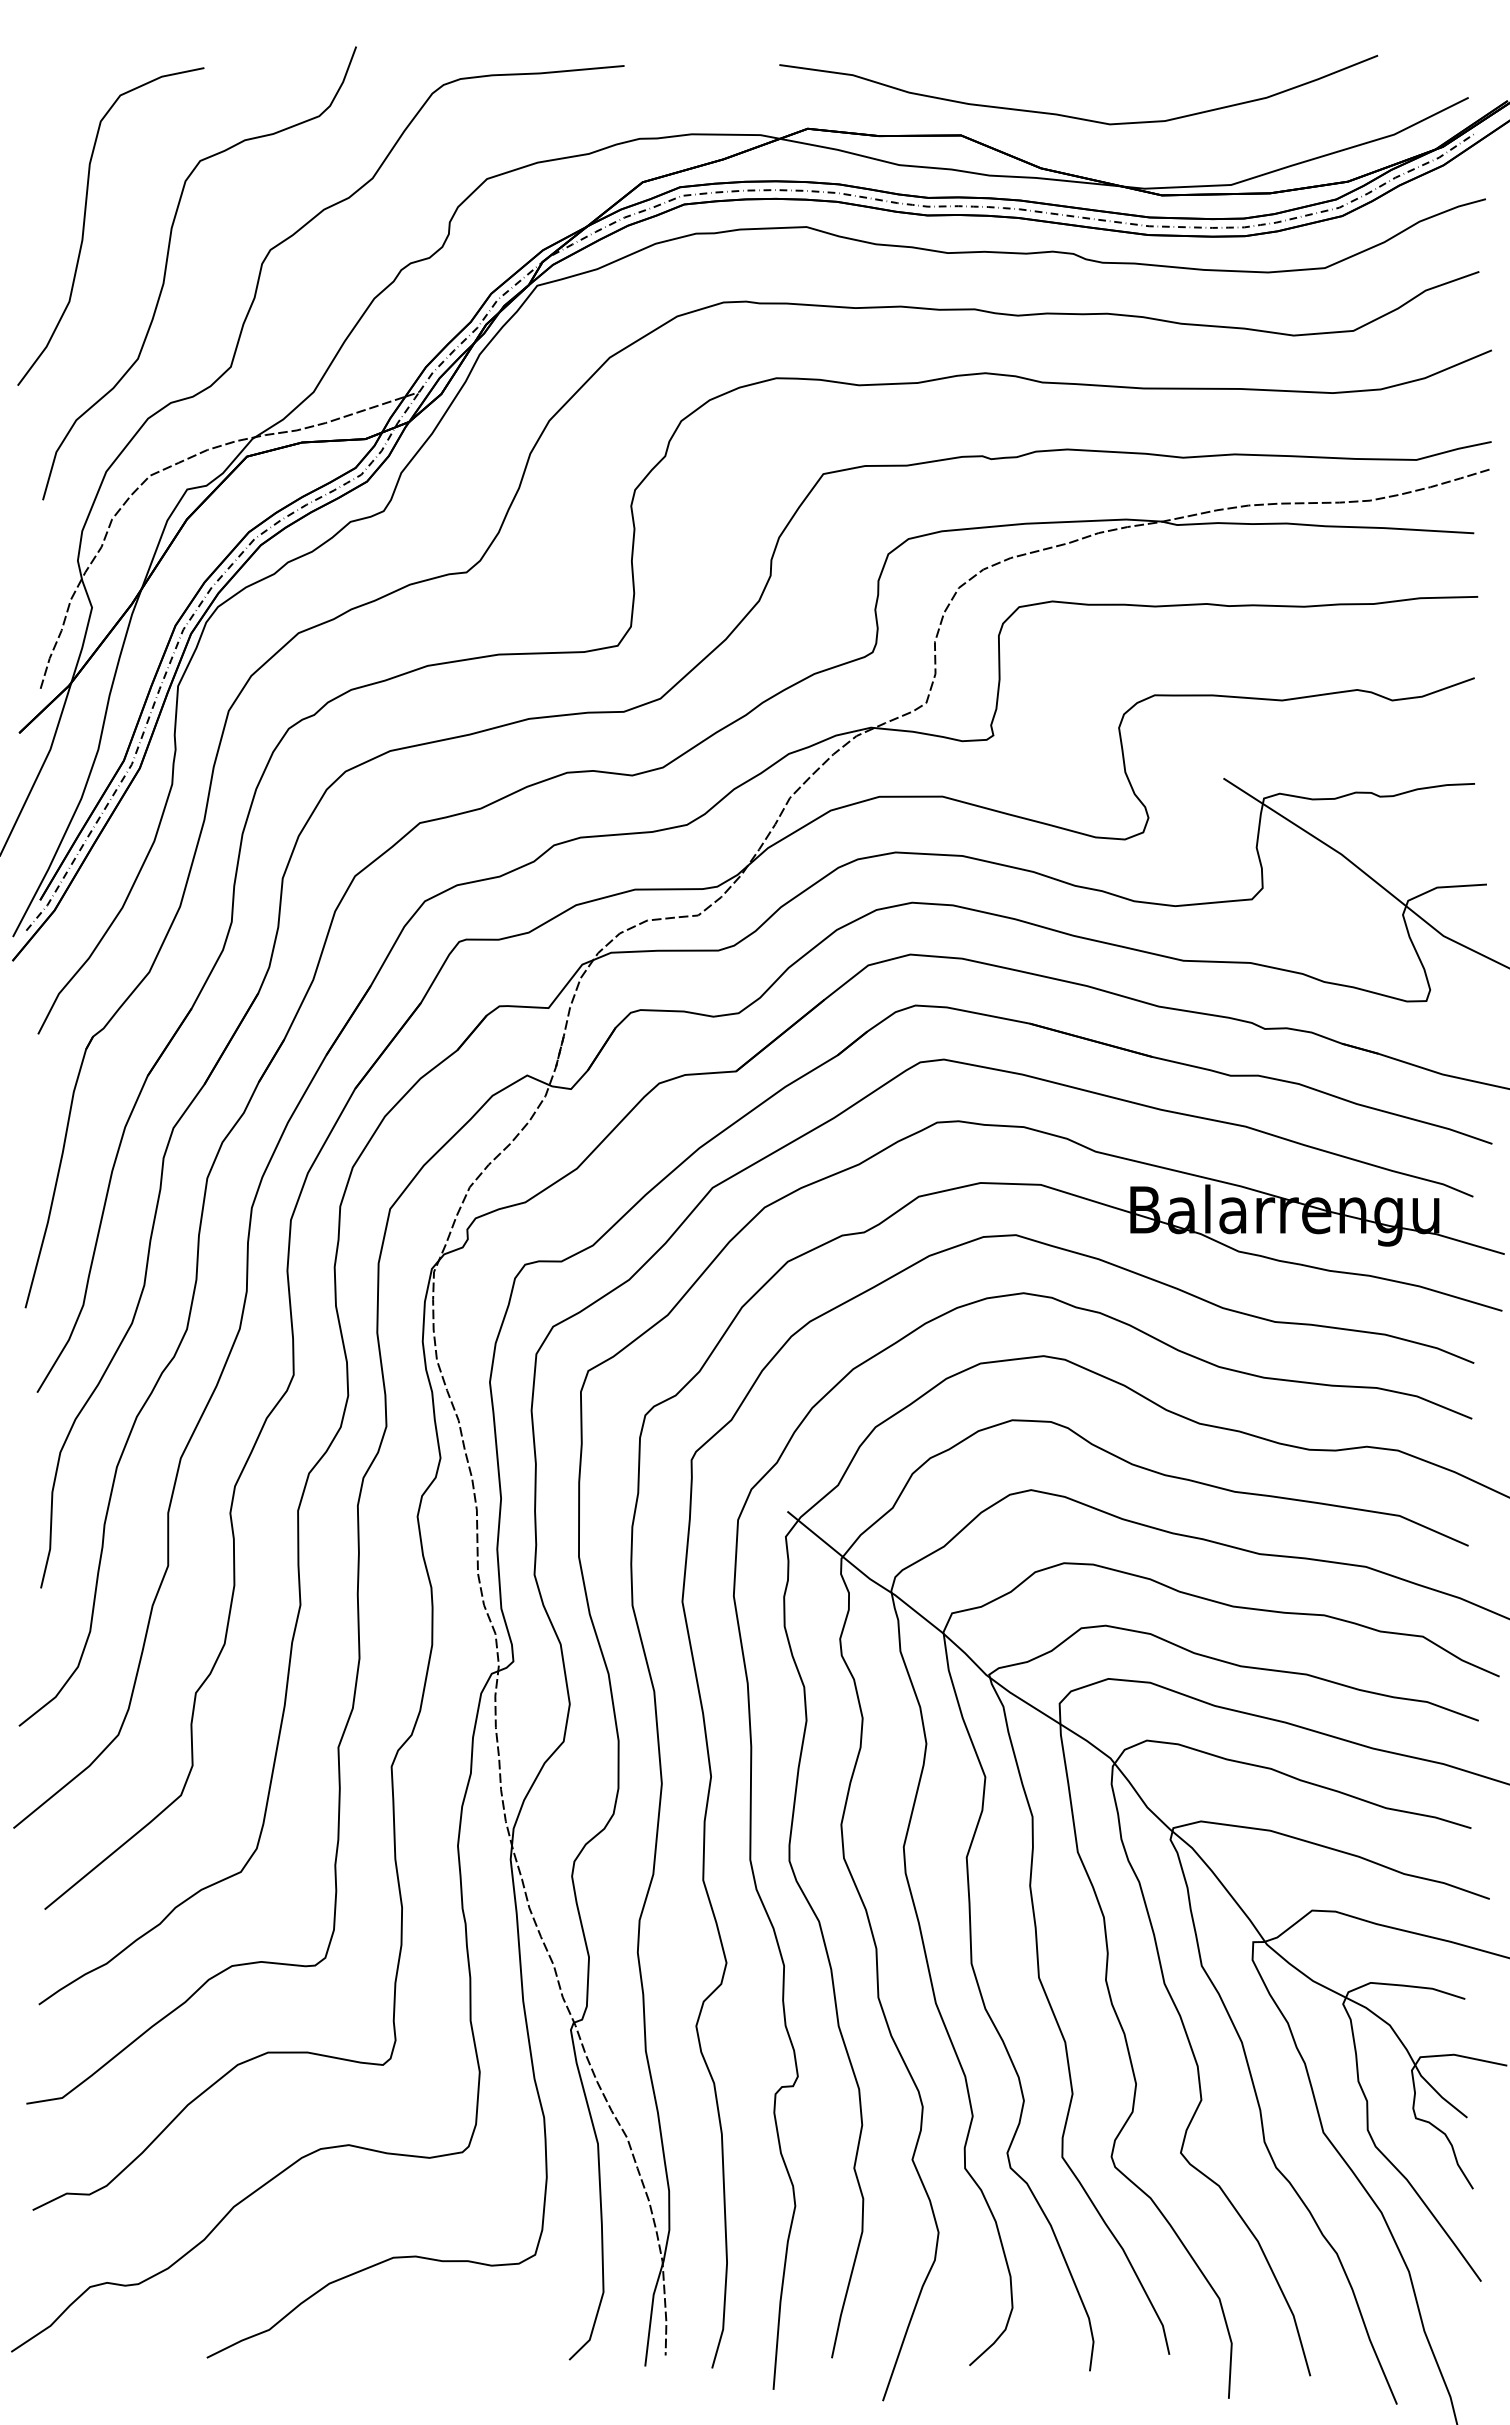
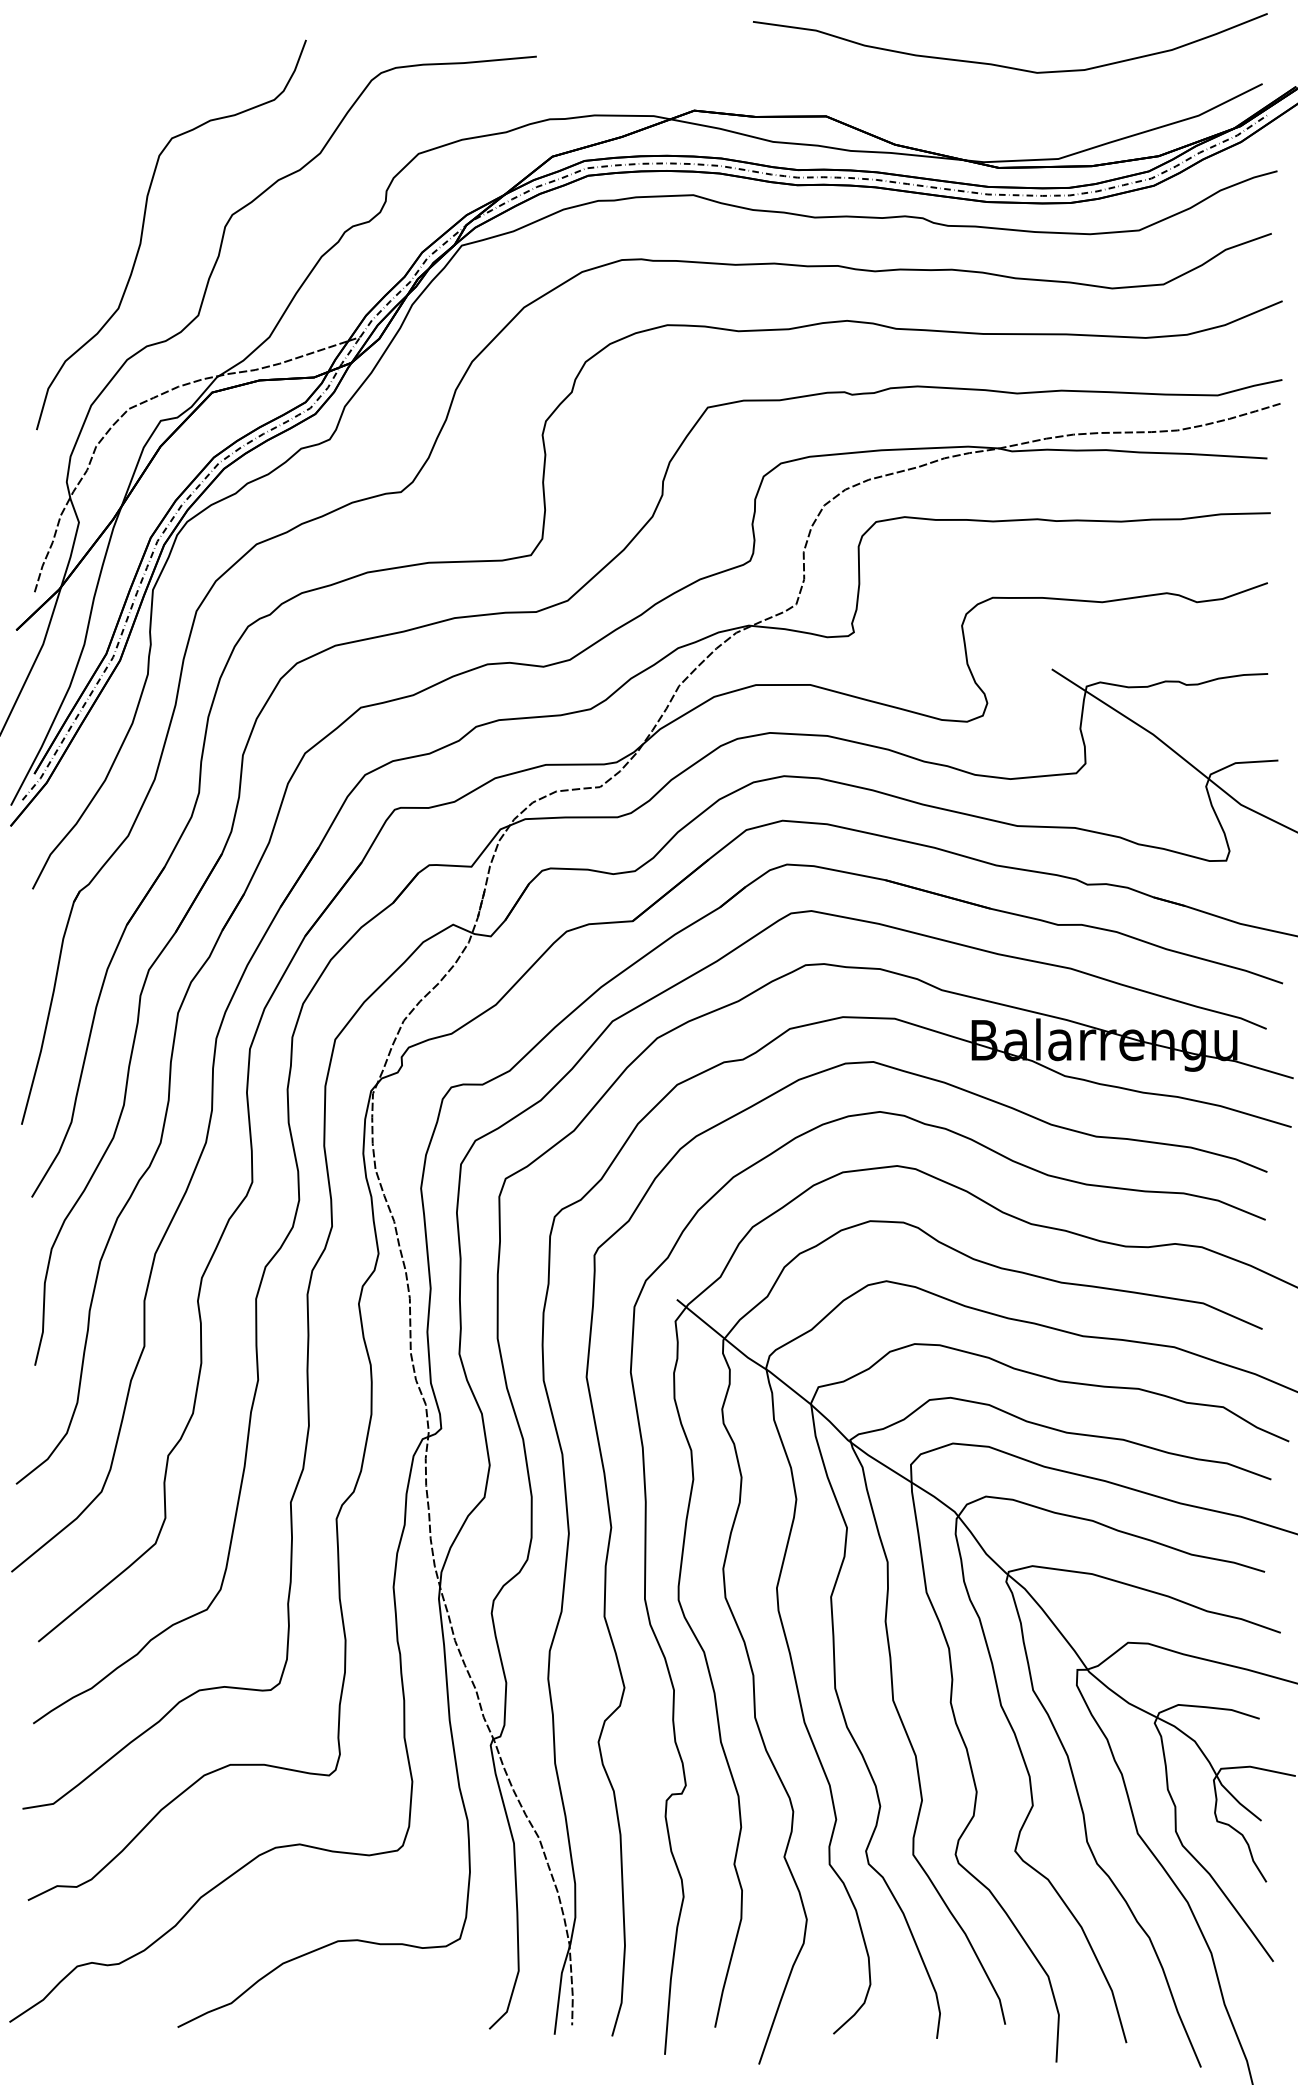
curve: (1071, 115) -> (1004, 65), moved
curve: (85, 221) -> (73, 190), removed

